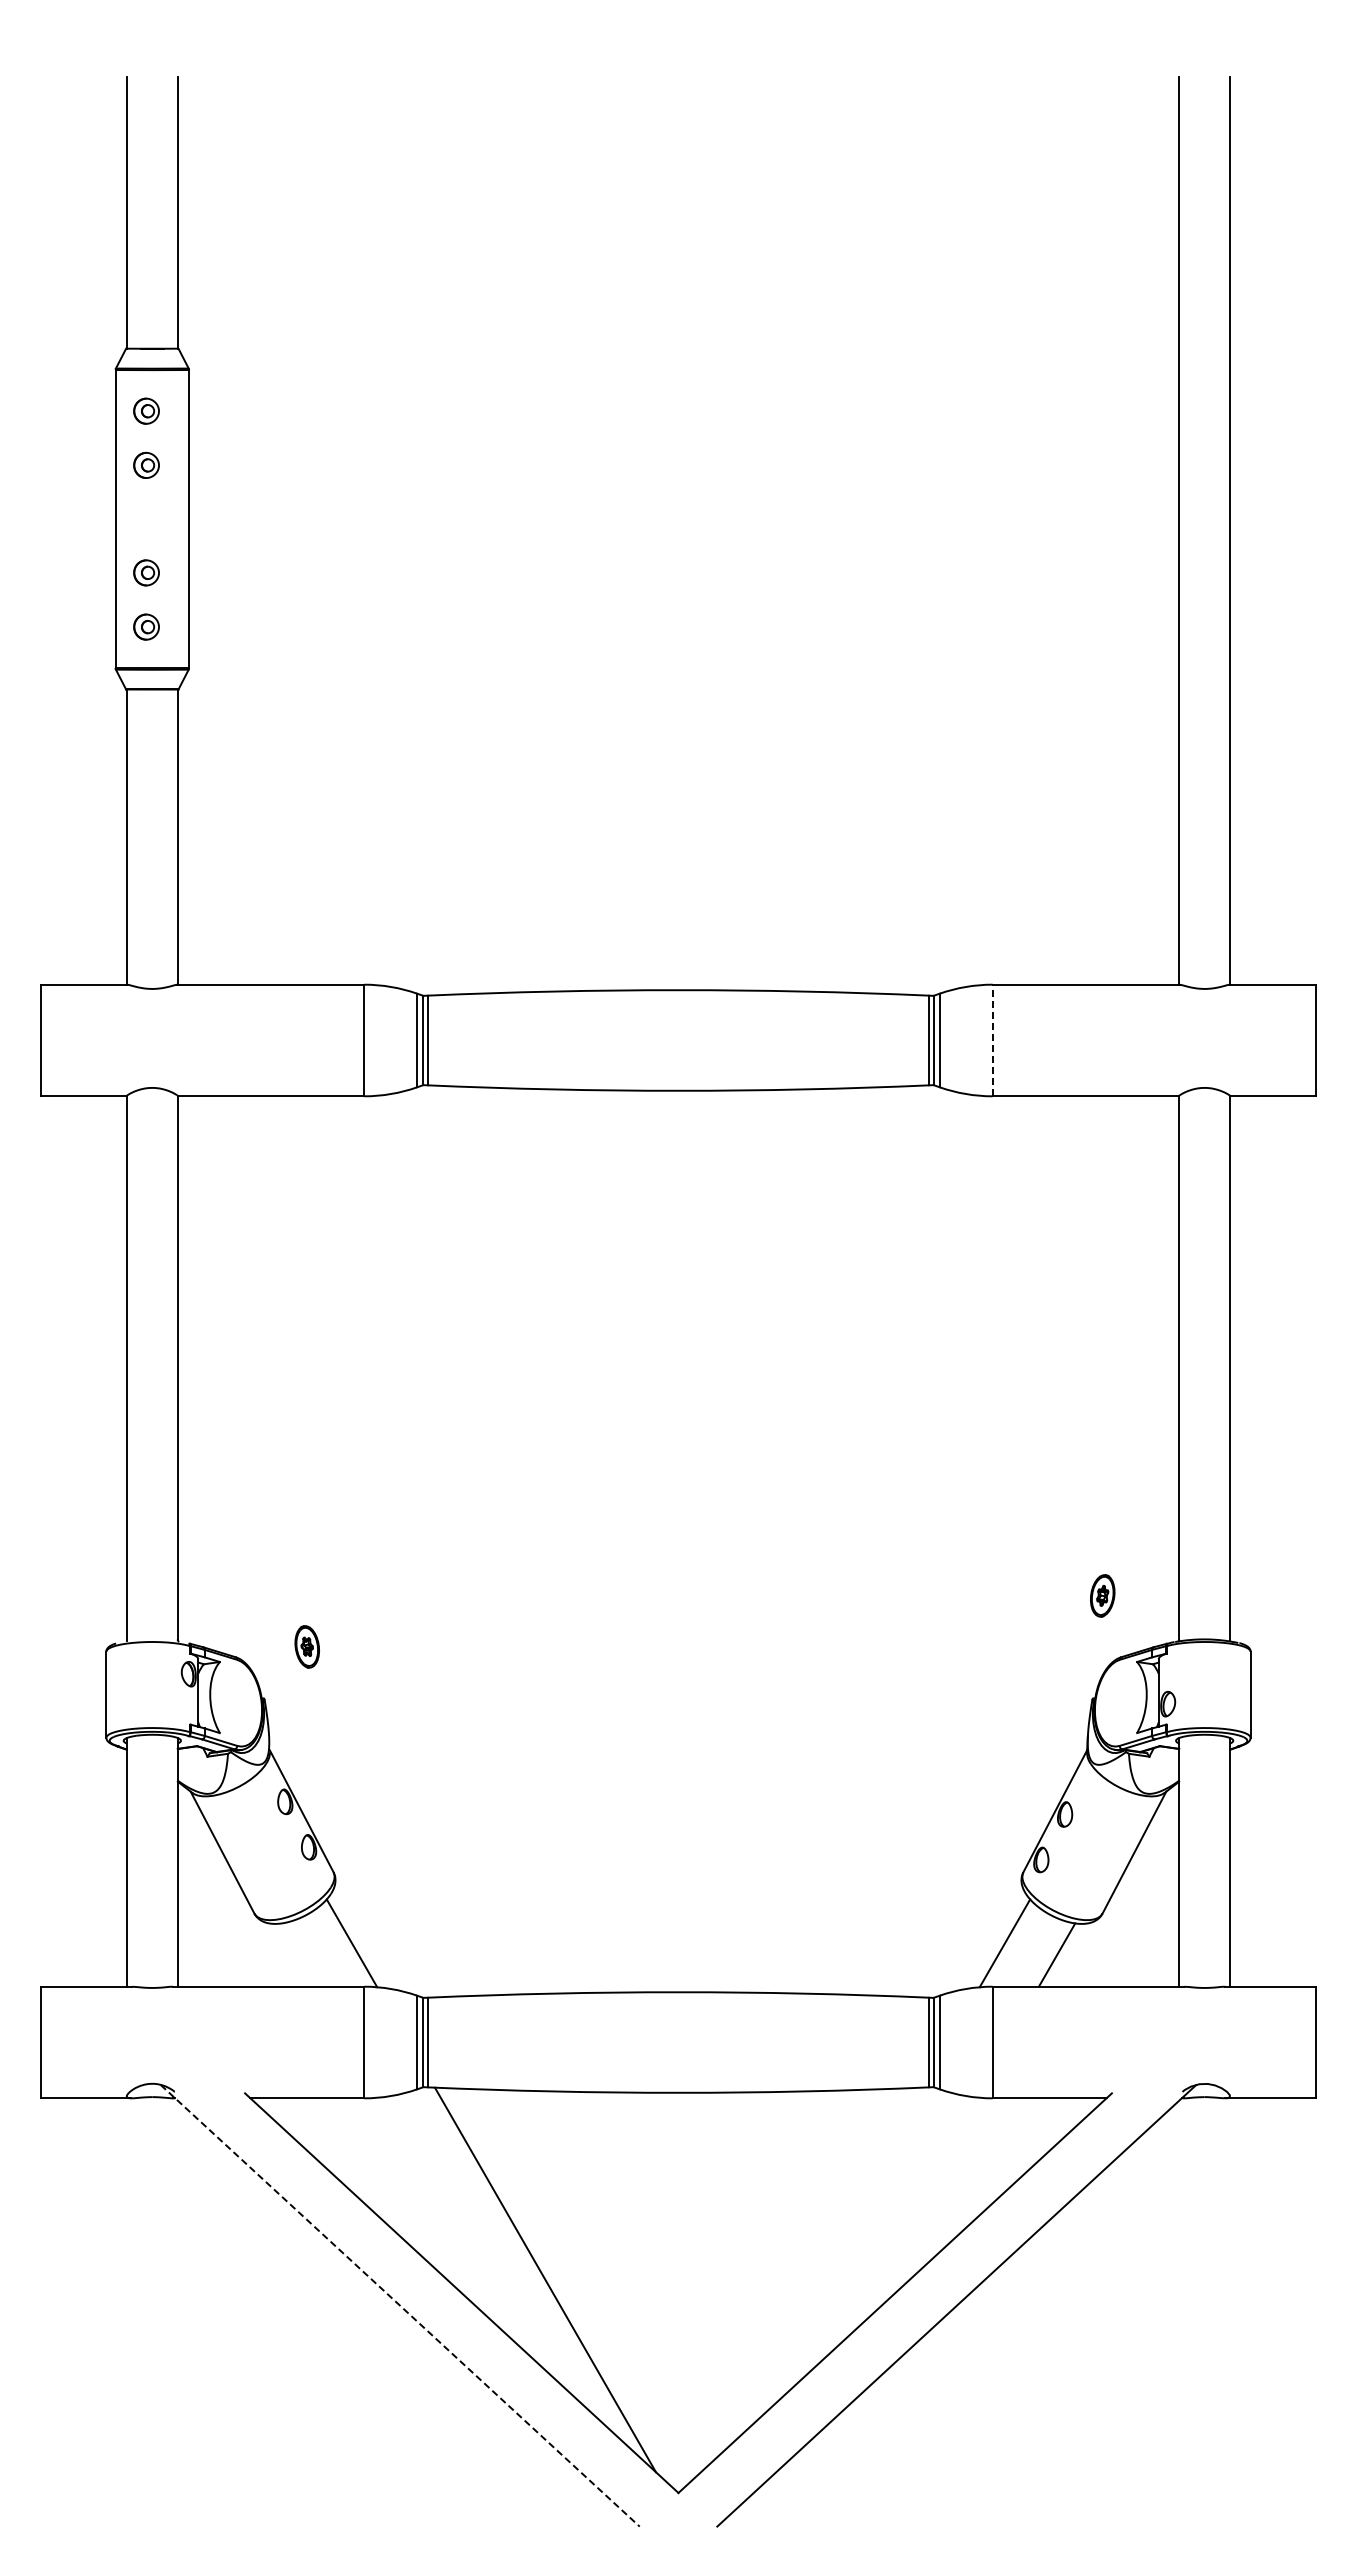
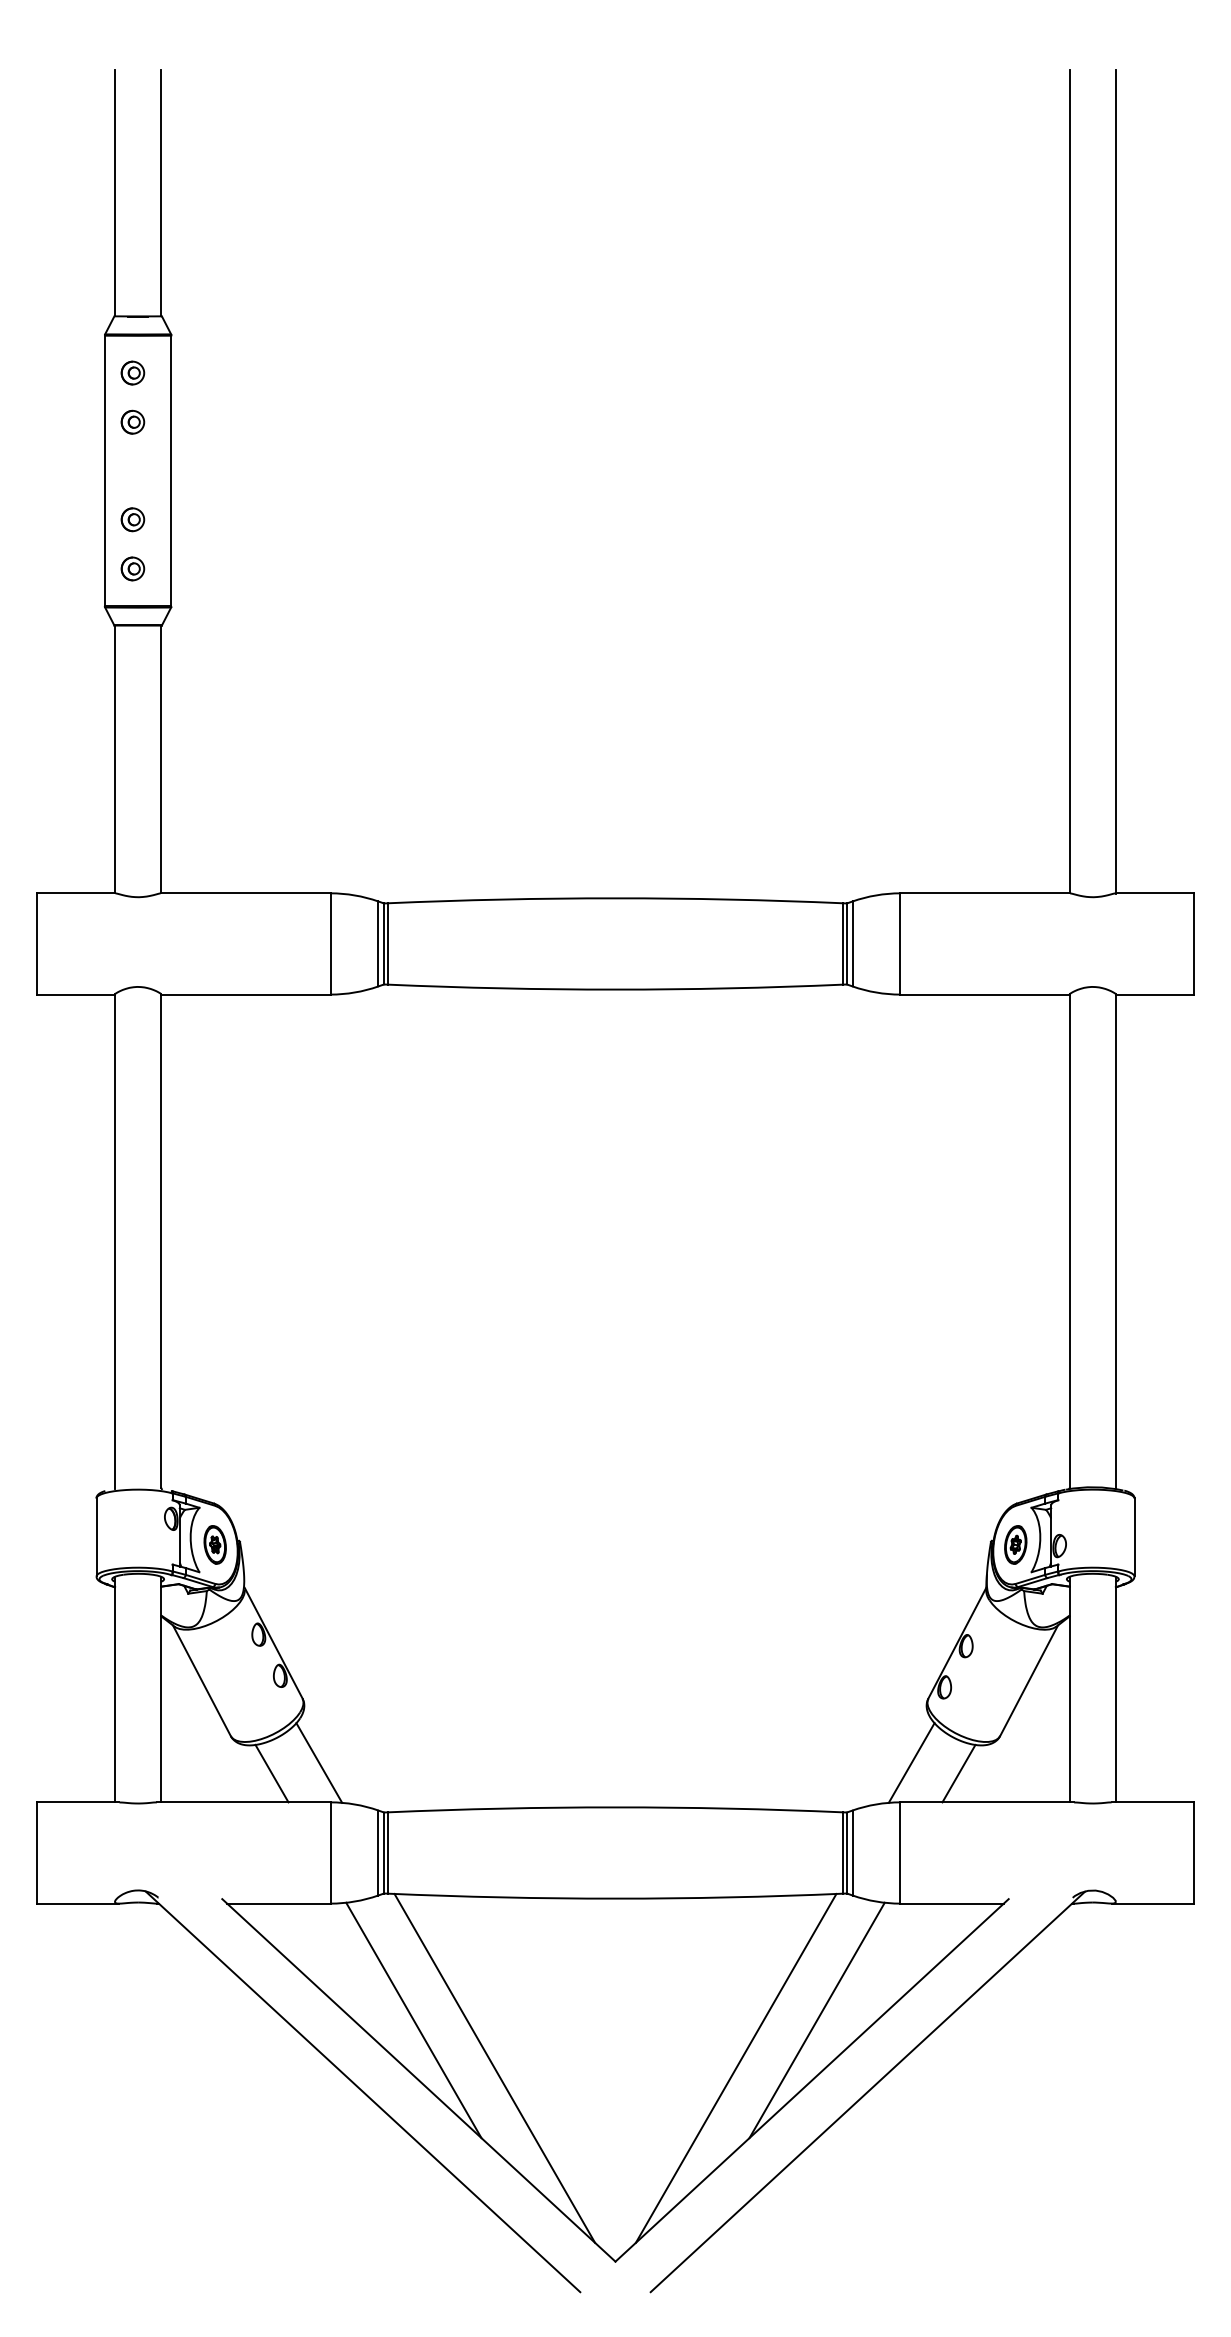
line: (992, 1040) -> (900, 943), dashed -> solid
part: (1102, 1595) -> (1015, 1544), moved
part: (306, 1646) -> (214, 1544), moved
line: (299, 1954) -> (271, 1773), added
line: (455, 2226) -> (413, 2019), added
line: (900, 2226) -> (816, 2019), added
line: (811, 2279) -> (736, 2067), added
line: (400, 2305) -> (363, 2091), dashed -> solid

